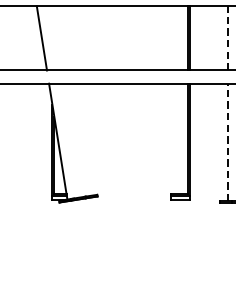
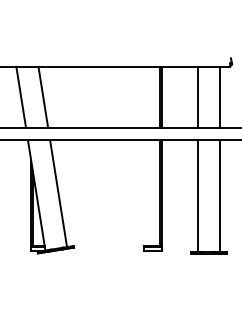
line: (65, 37) -> (43, 96), added
line: (227, 37) -> (197, 96), dashed -> solid
line: (81, 139) -> (58, 193), added
line: (227, 142) -> (197, 196), dashed -> solid

